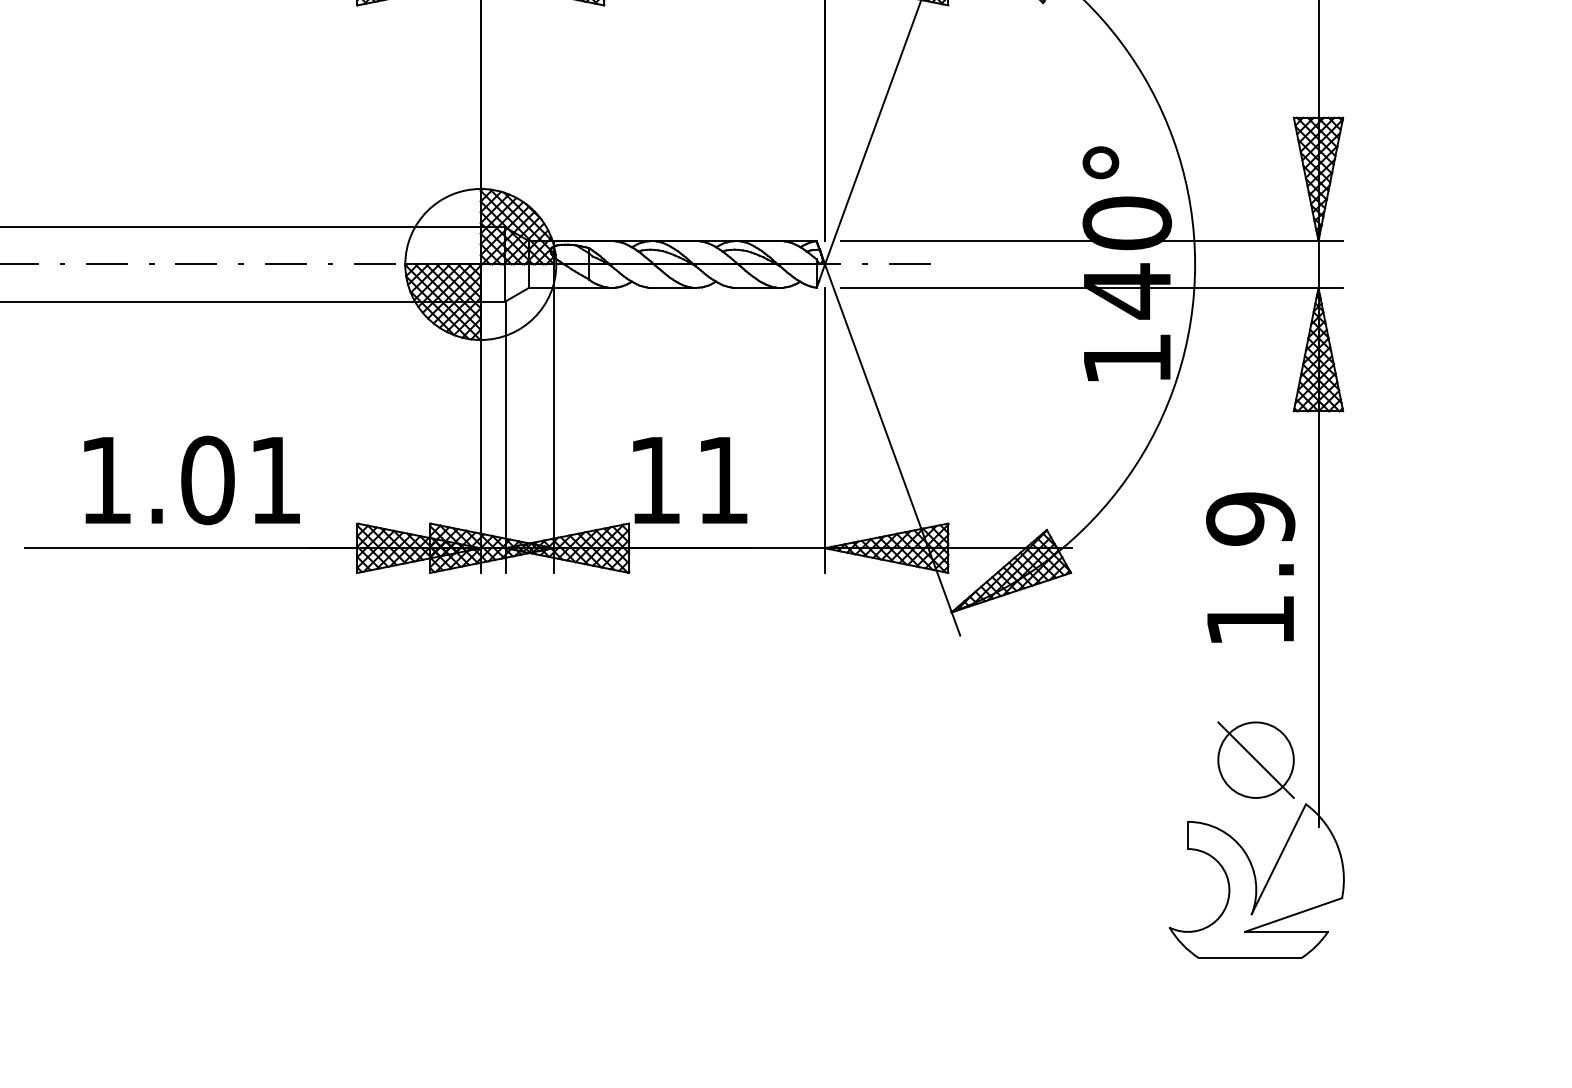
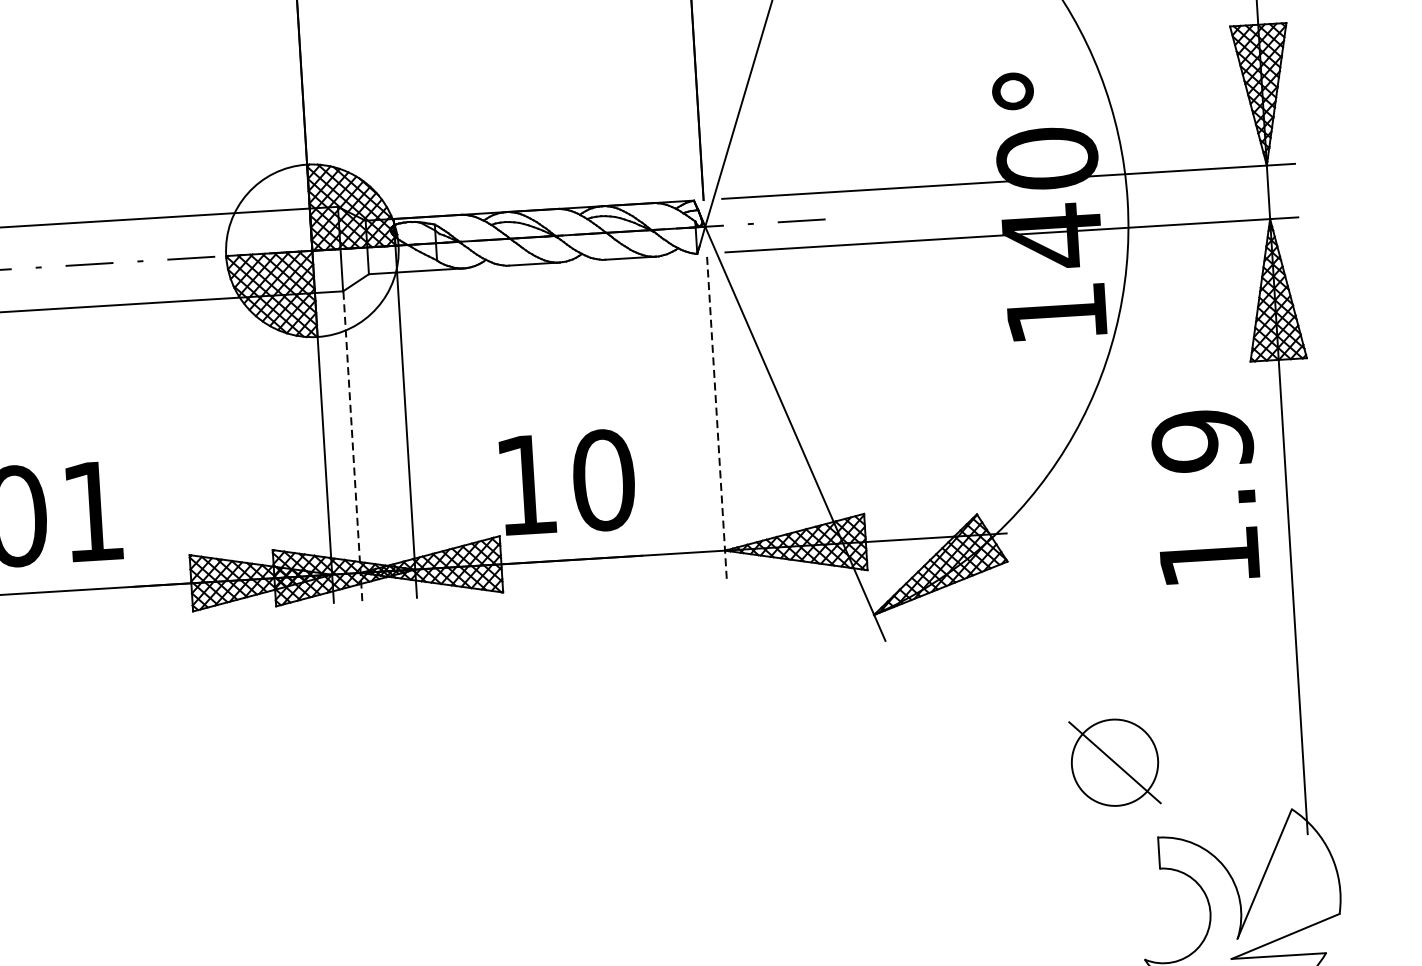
line: (825, 429) -> (717, 415), solid -> dashed
line: (505, 437) -> (352, 446), solid -> dashed
text: (722, 480) -> (603, 480), 11 -> 10
text: (1250, 567) -> (1205, 496), moved
part: (1255, 759) -> (1114, 761), moved

